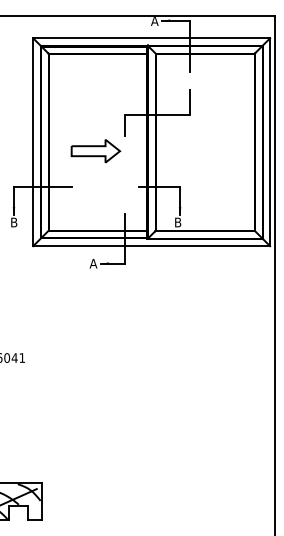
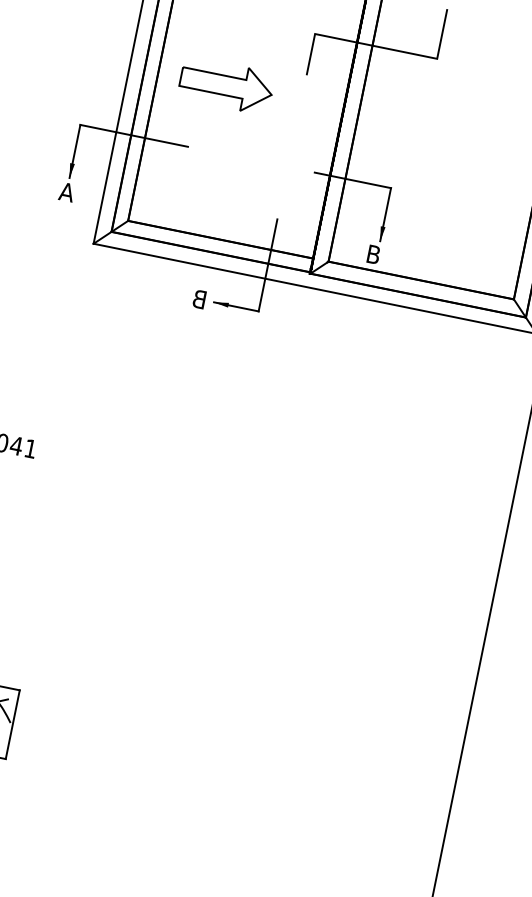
part: (95, 151) -> (225, 86), moved
text: (13, 222) -> (65, 191), B -> A
text: (93, 263) -> (199, 299), A -> B

